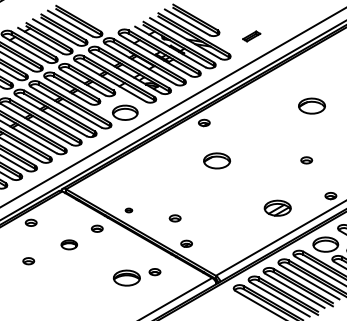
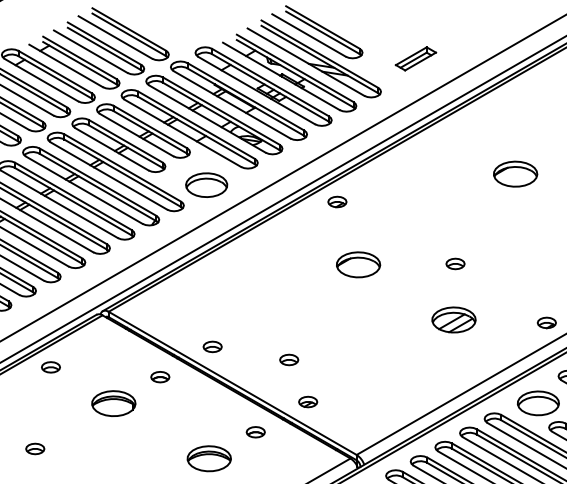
part: (251, 36) -> (415, 58), size x1.43
part: (306, 160) -> (455, 264), moved
part: (277, 207) -> (453, 318), moved
part: (128, 210) -> (211, 346), size x1.67
part: (69, 244) -> (114, 403), size x1.67
part: (28, 261) -> (34, 449), moved
part: (154, 272) -> (254, 432), moved

